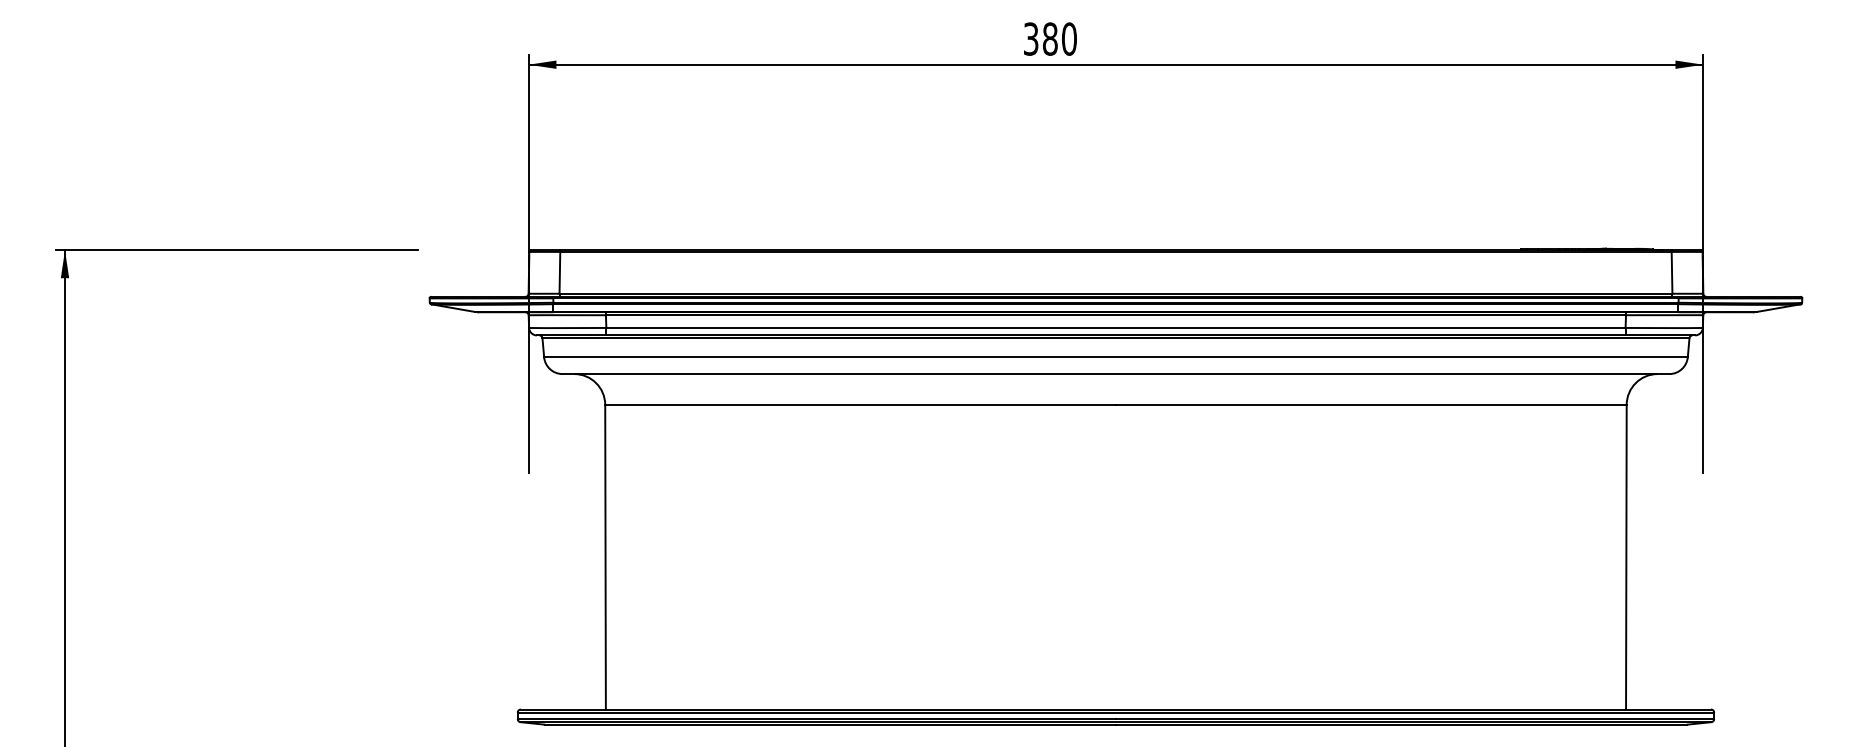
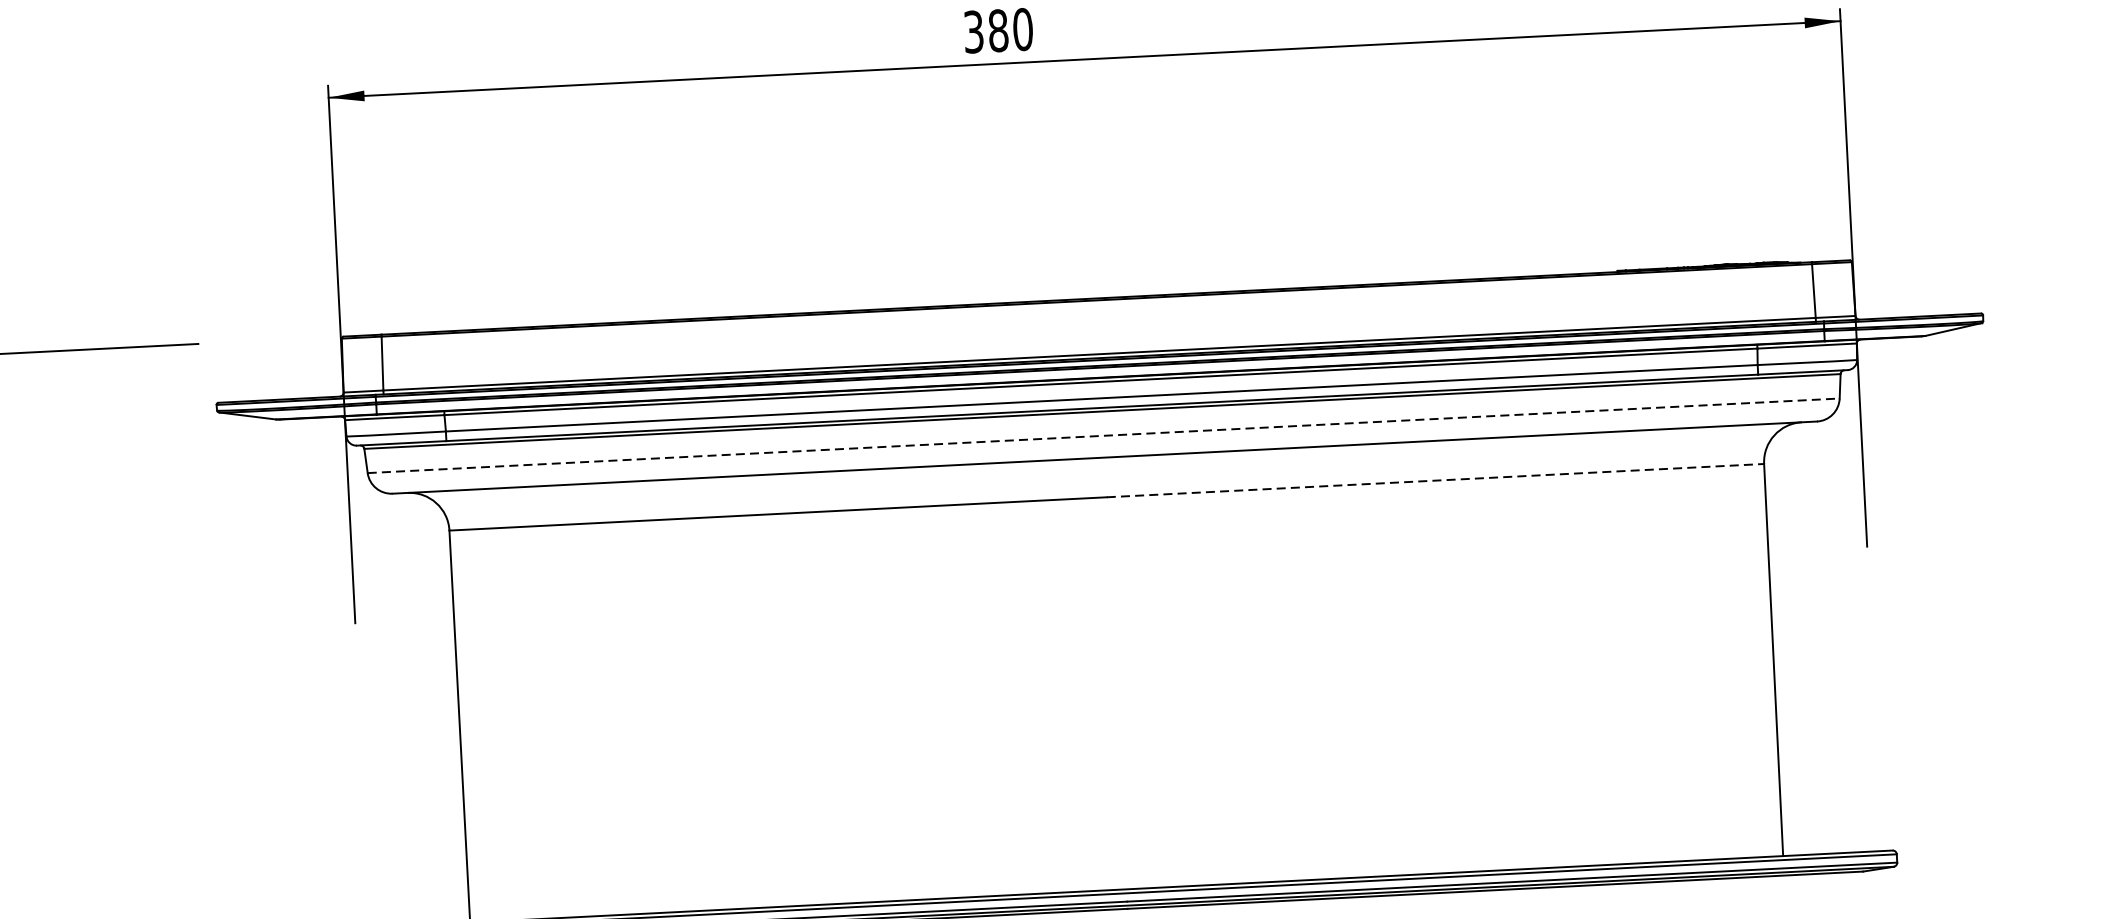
line: (1115, 357) -> (1103, 436), solid -> dashed
line: (1371, 404) -> (1435, 480), solid -> dashed

